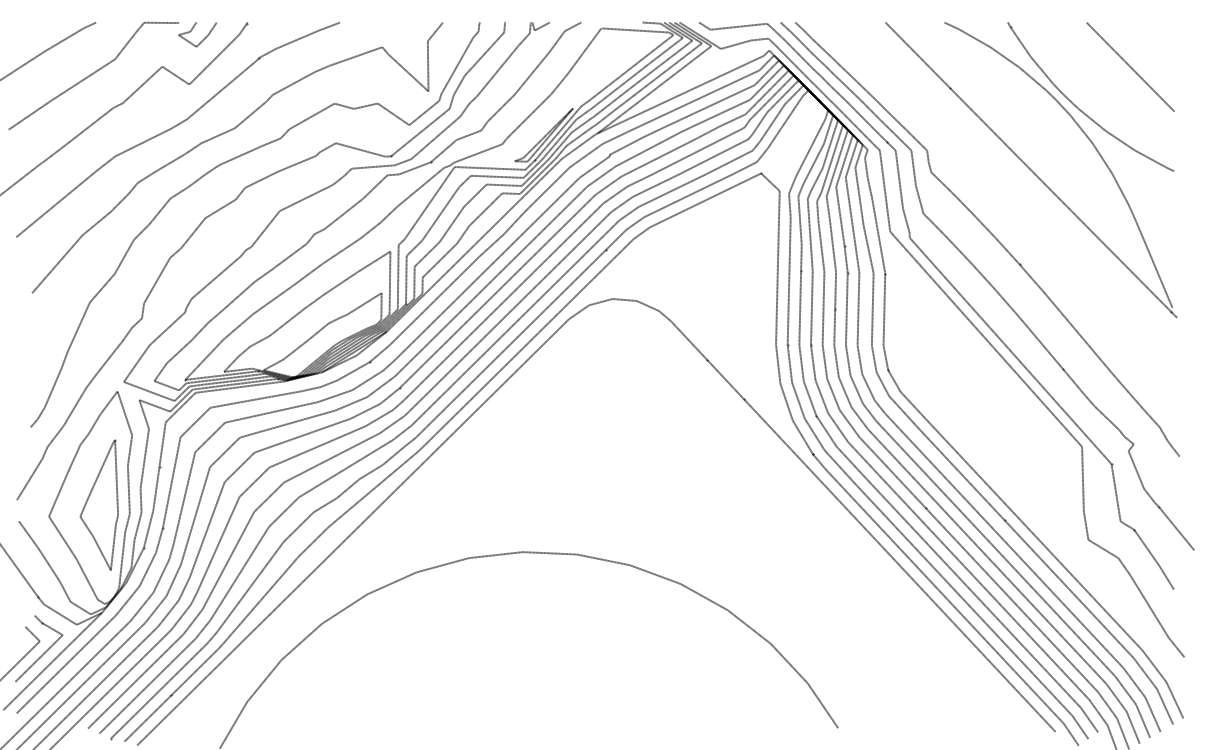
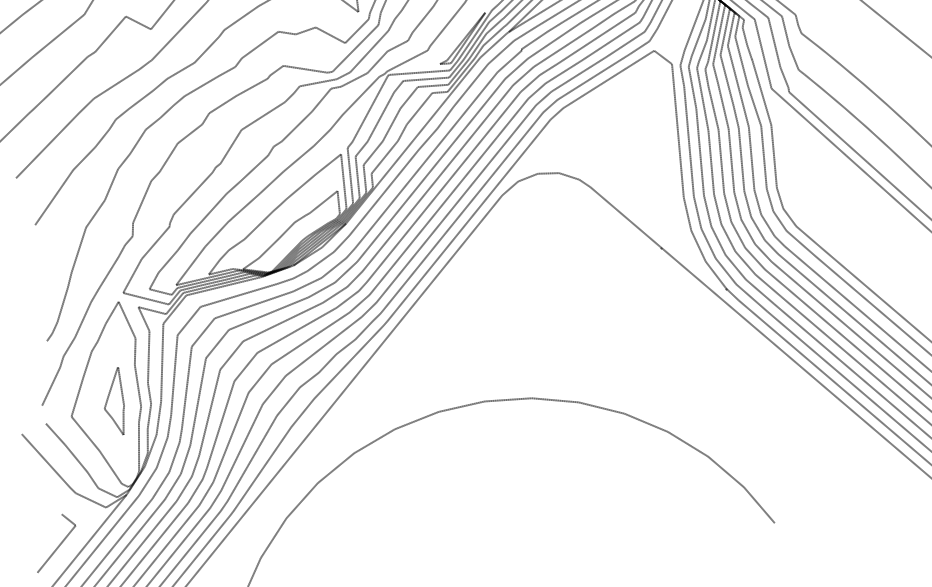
part: (98, 504) -> (113, 401), size x0.6
line: (43, 652) -> (79, 534), removed

